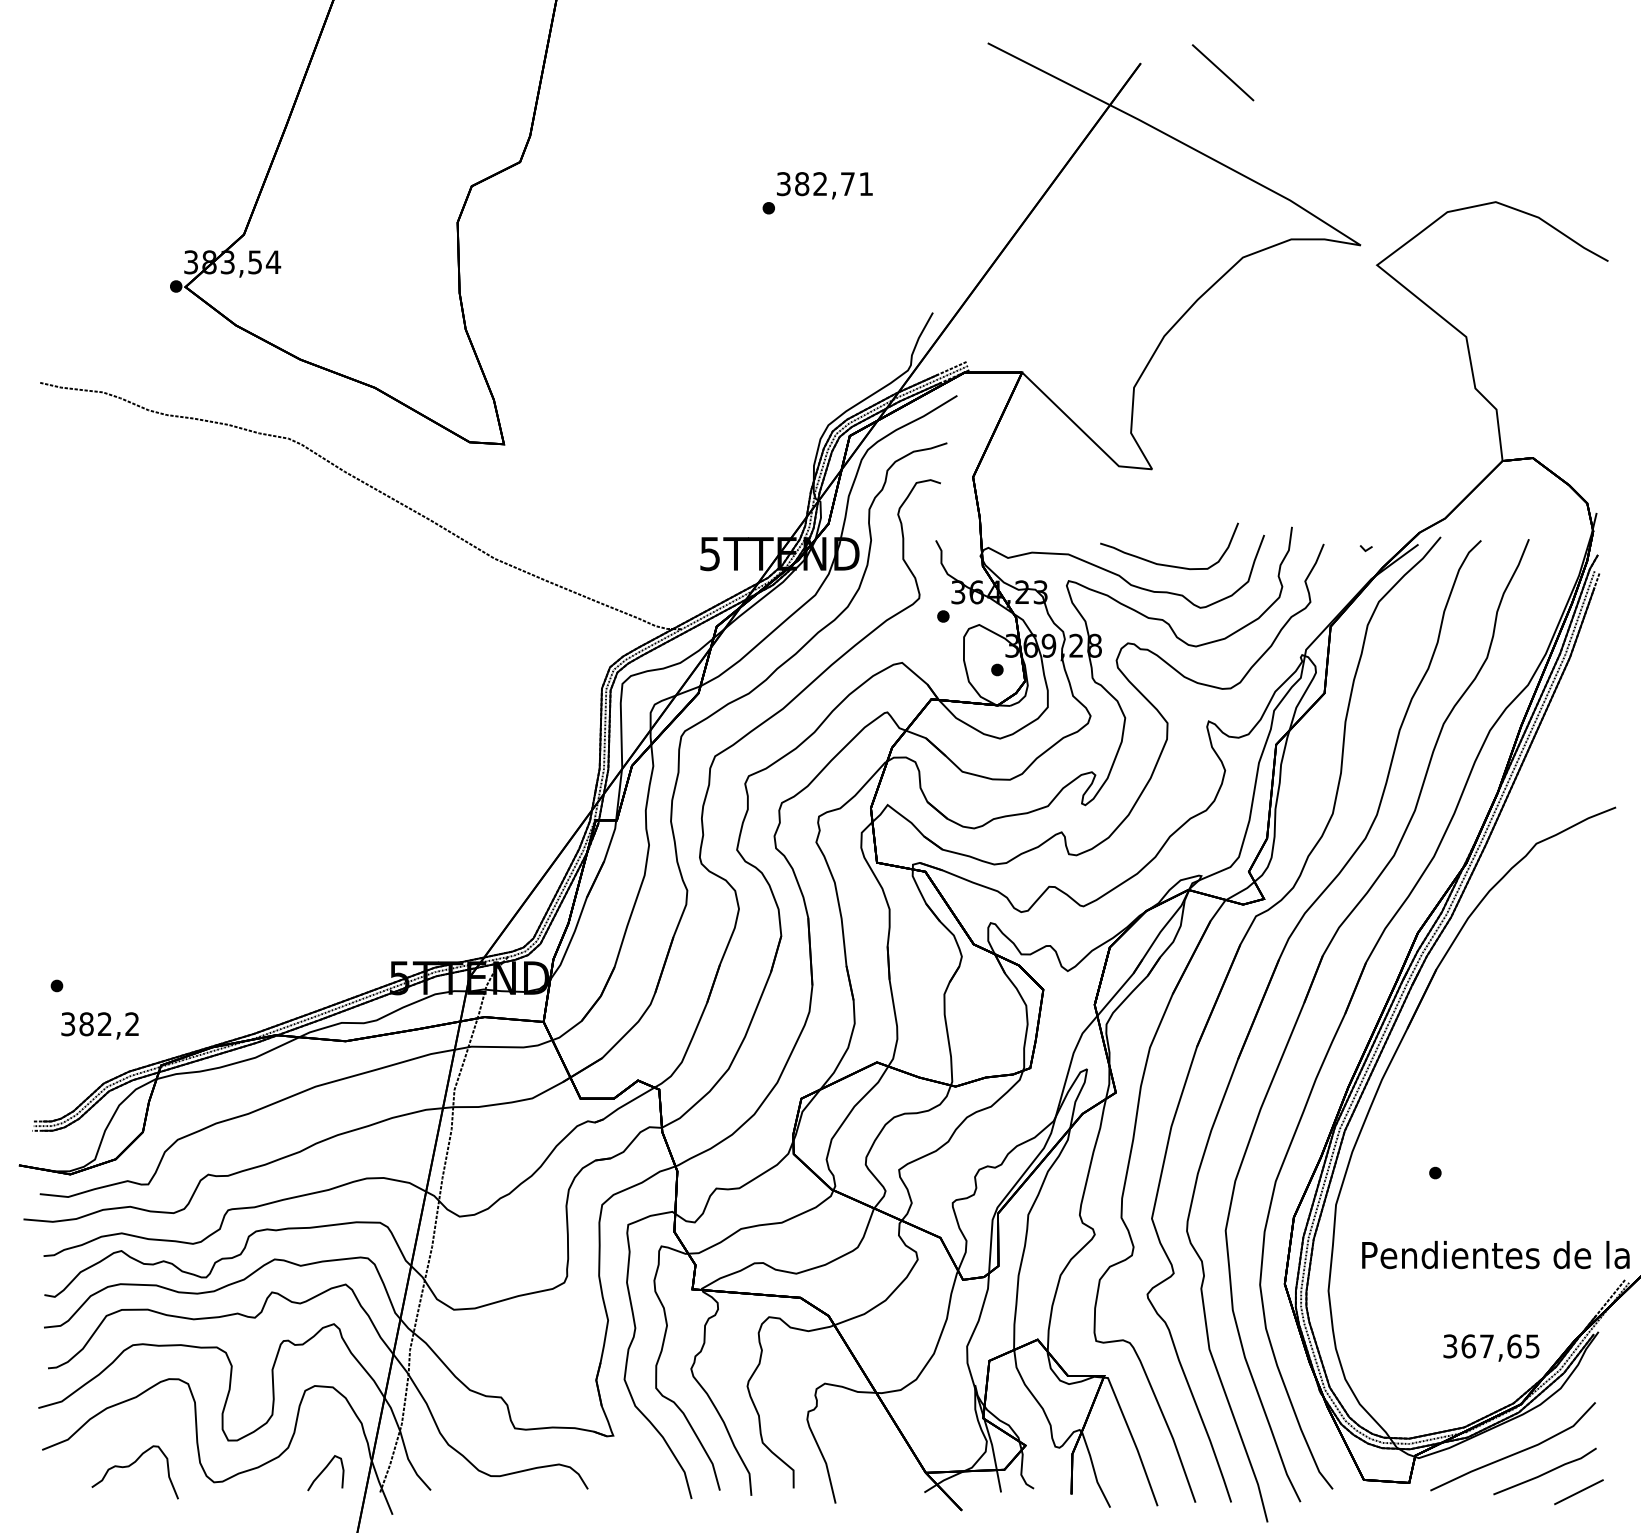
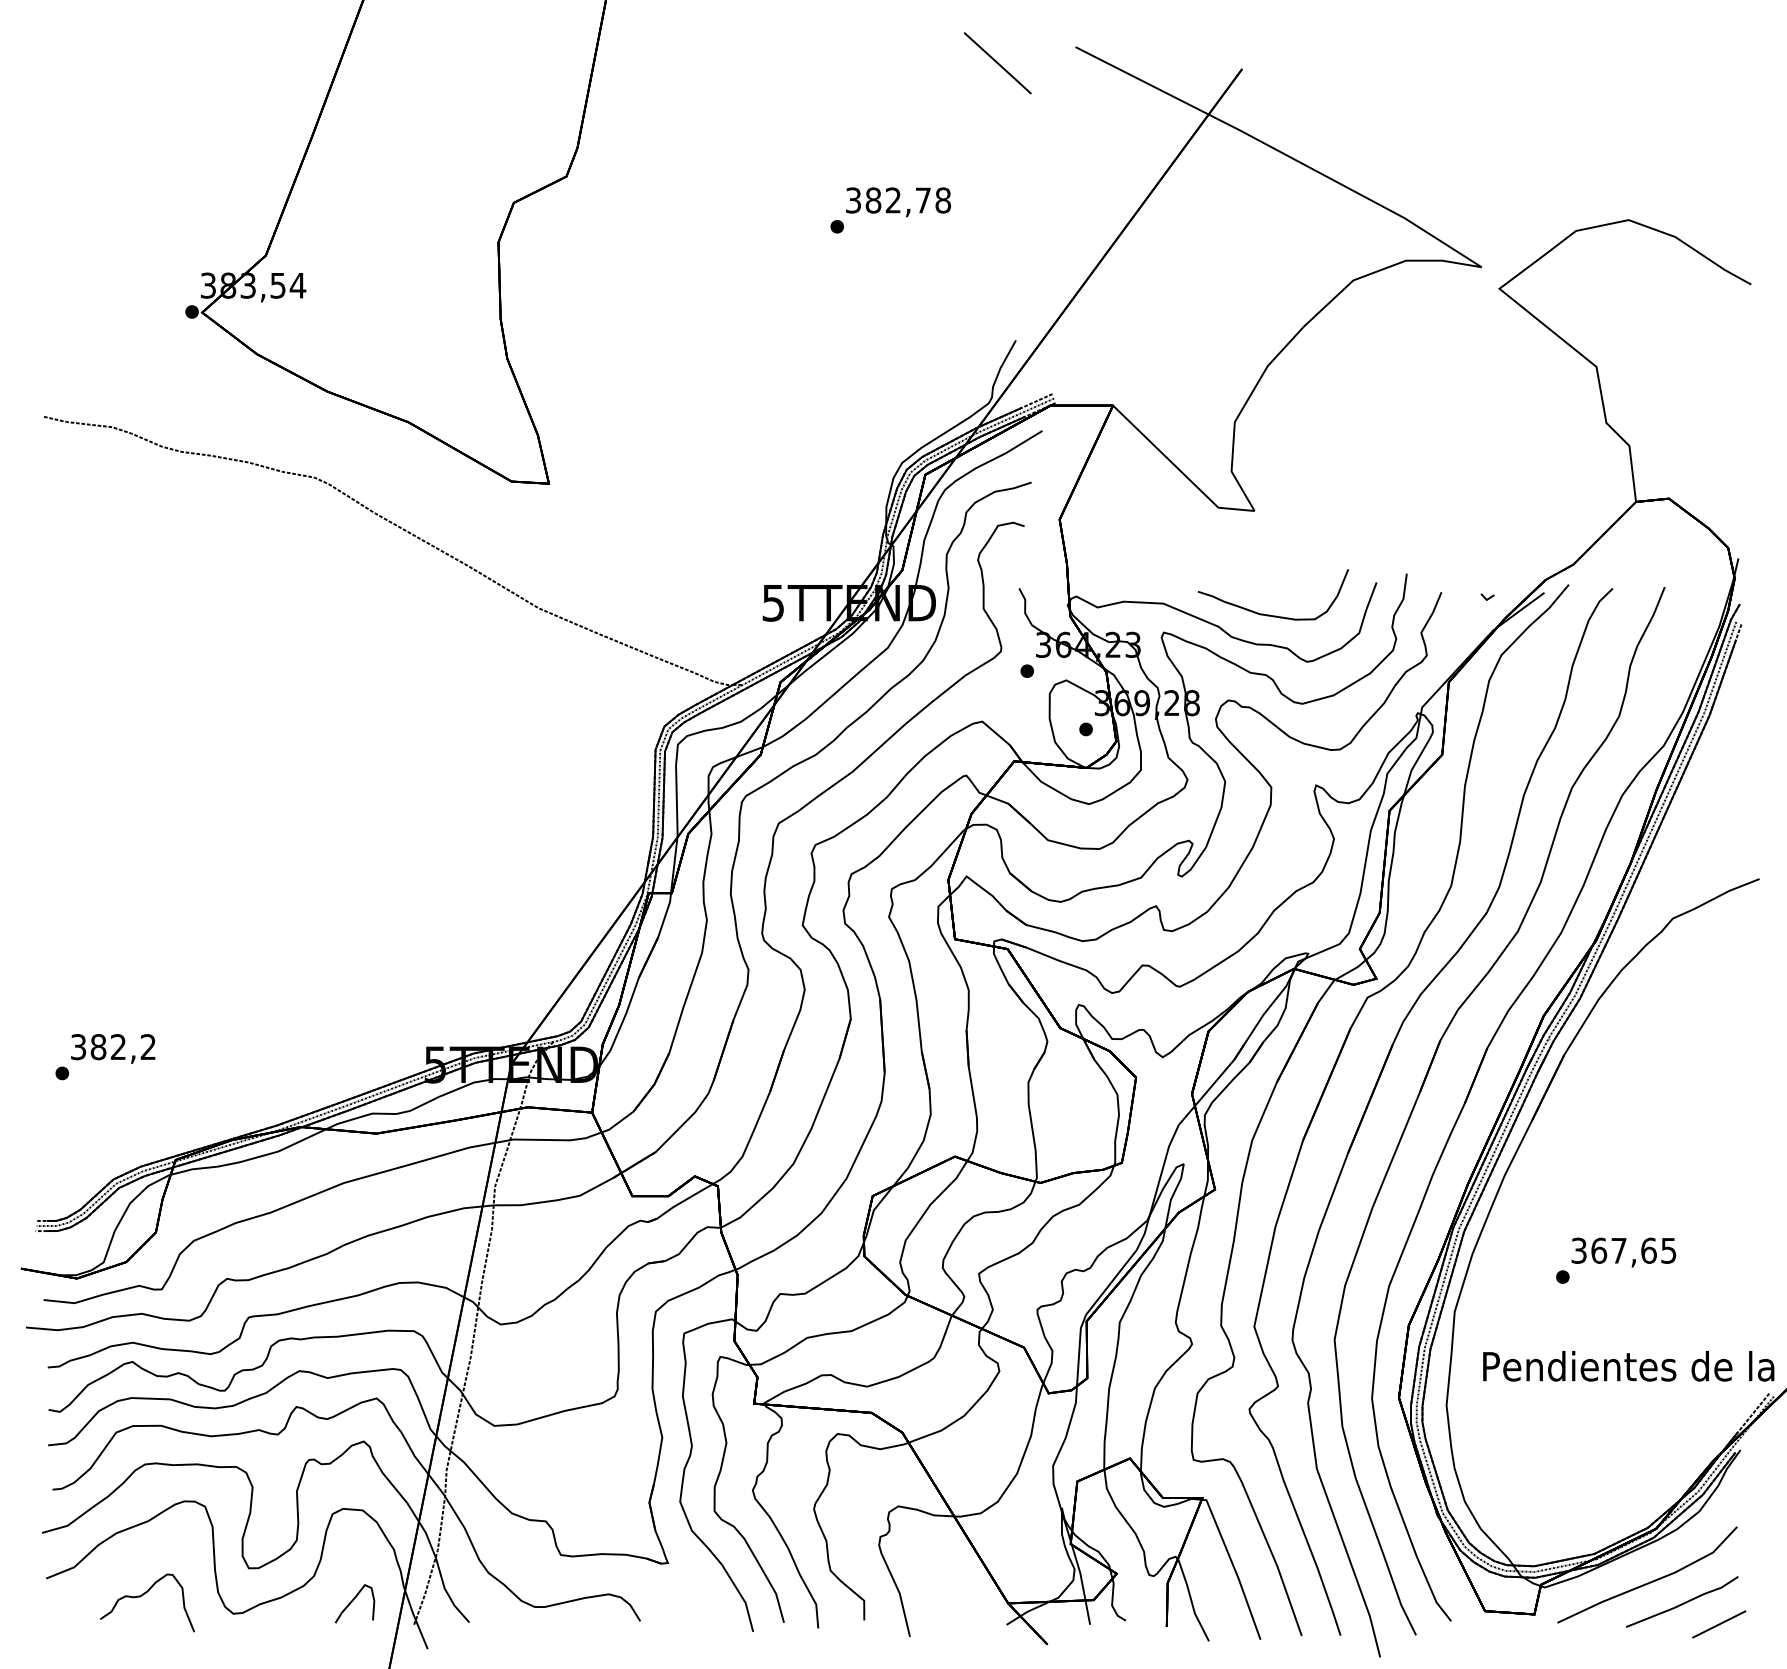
line: (1222, 72) -> (997, 63), moved
text: (866, 184) -> (943, 200), 382,71 -> 382,78
text: (100, 1025) -> (113, 1048), moved
text: (1491, 1347) -> (1623, 1252), moved

